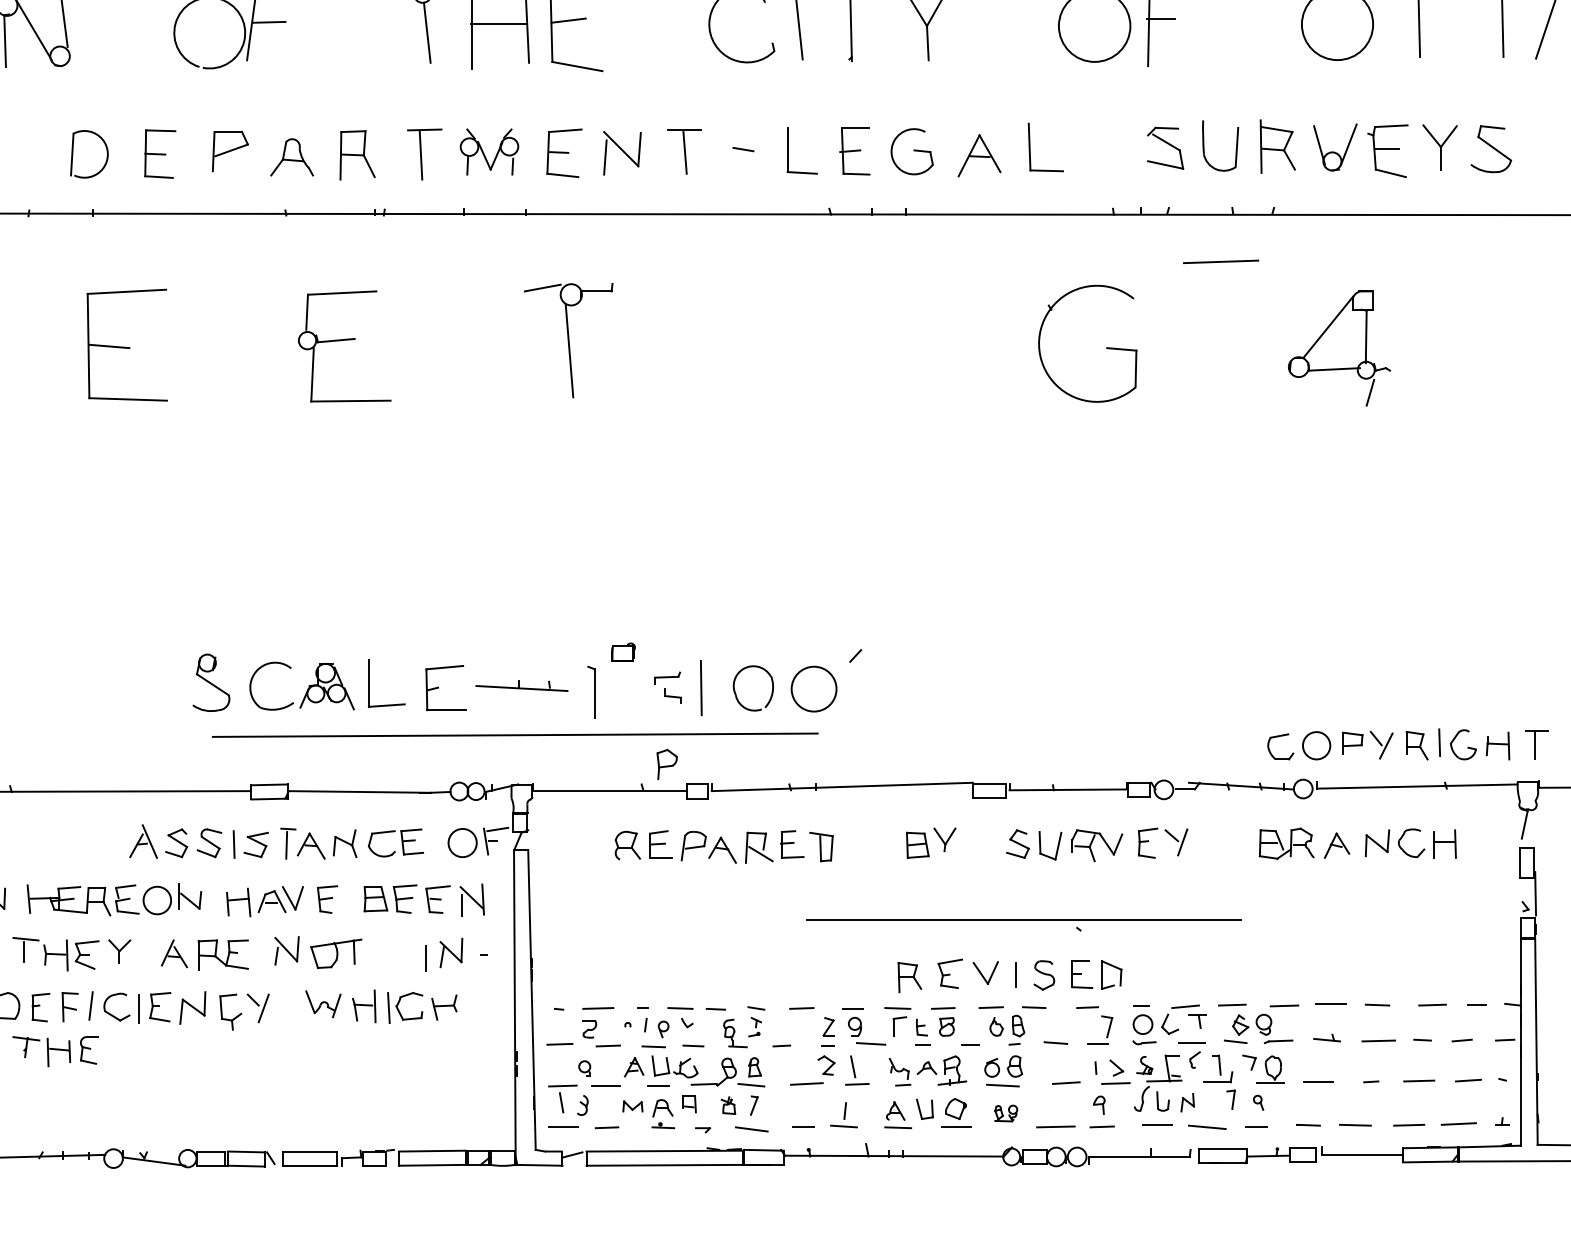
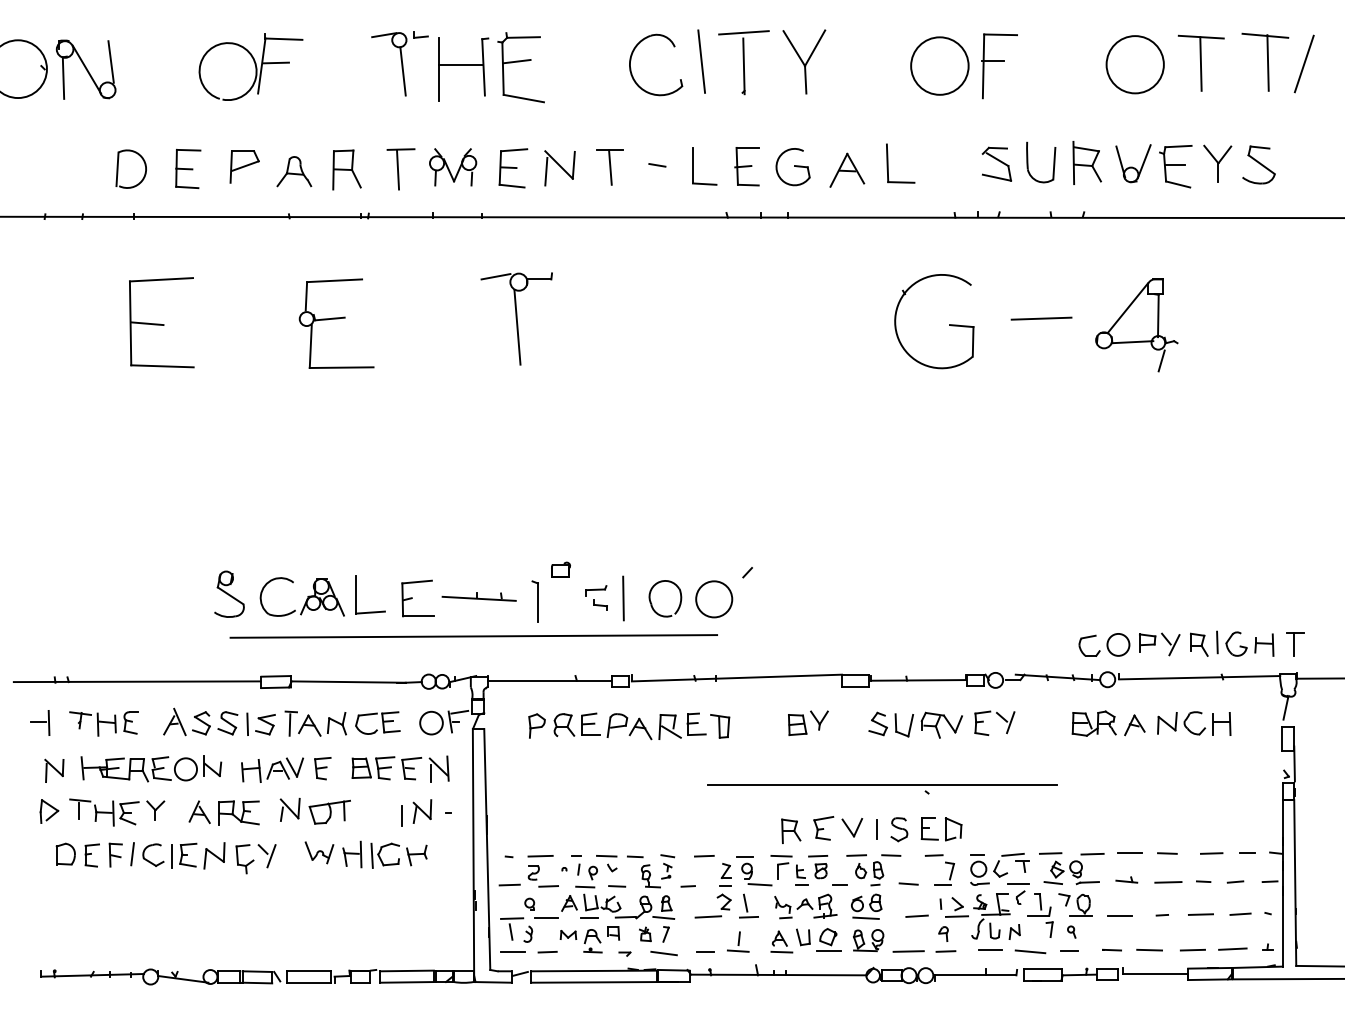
line: (1220, 261) -> (1041, 318), moved
part: (666, 763) -> (536, 725), moved
part: (54, 1051) -> (103, 723), moved
part: (1005, 1113) -> (868, 940), size x1.67

